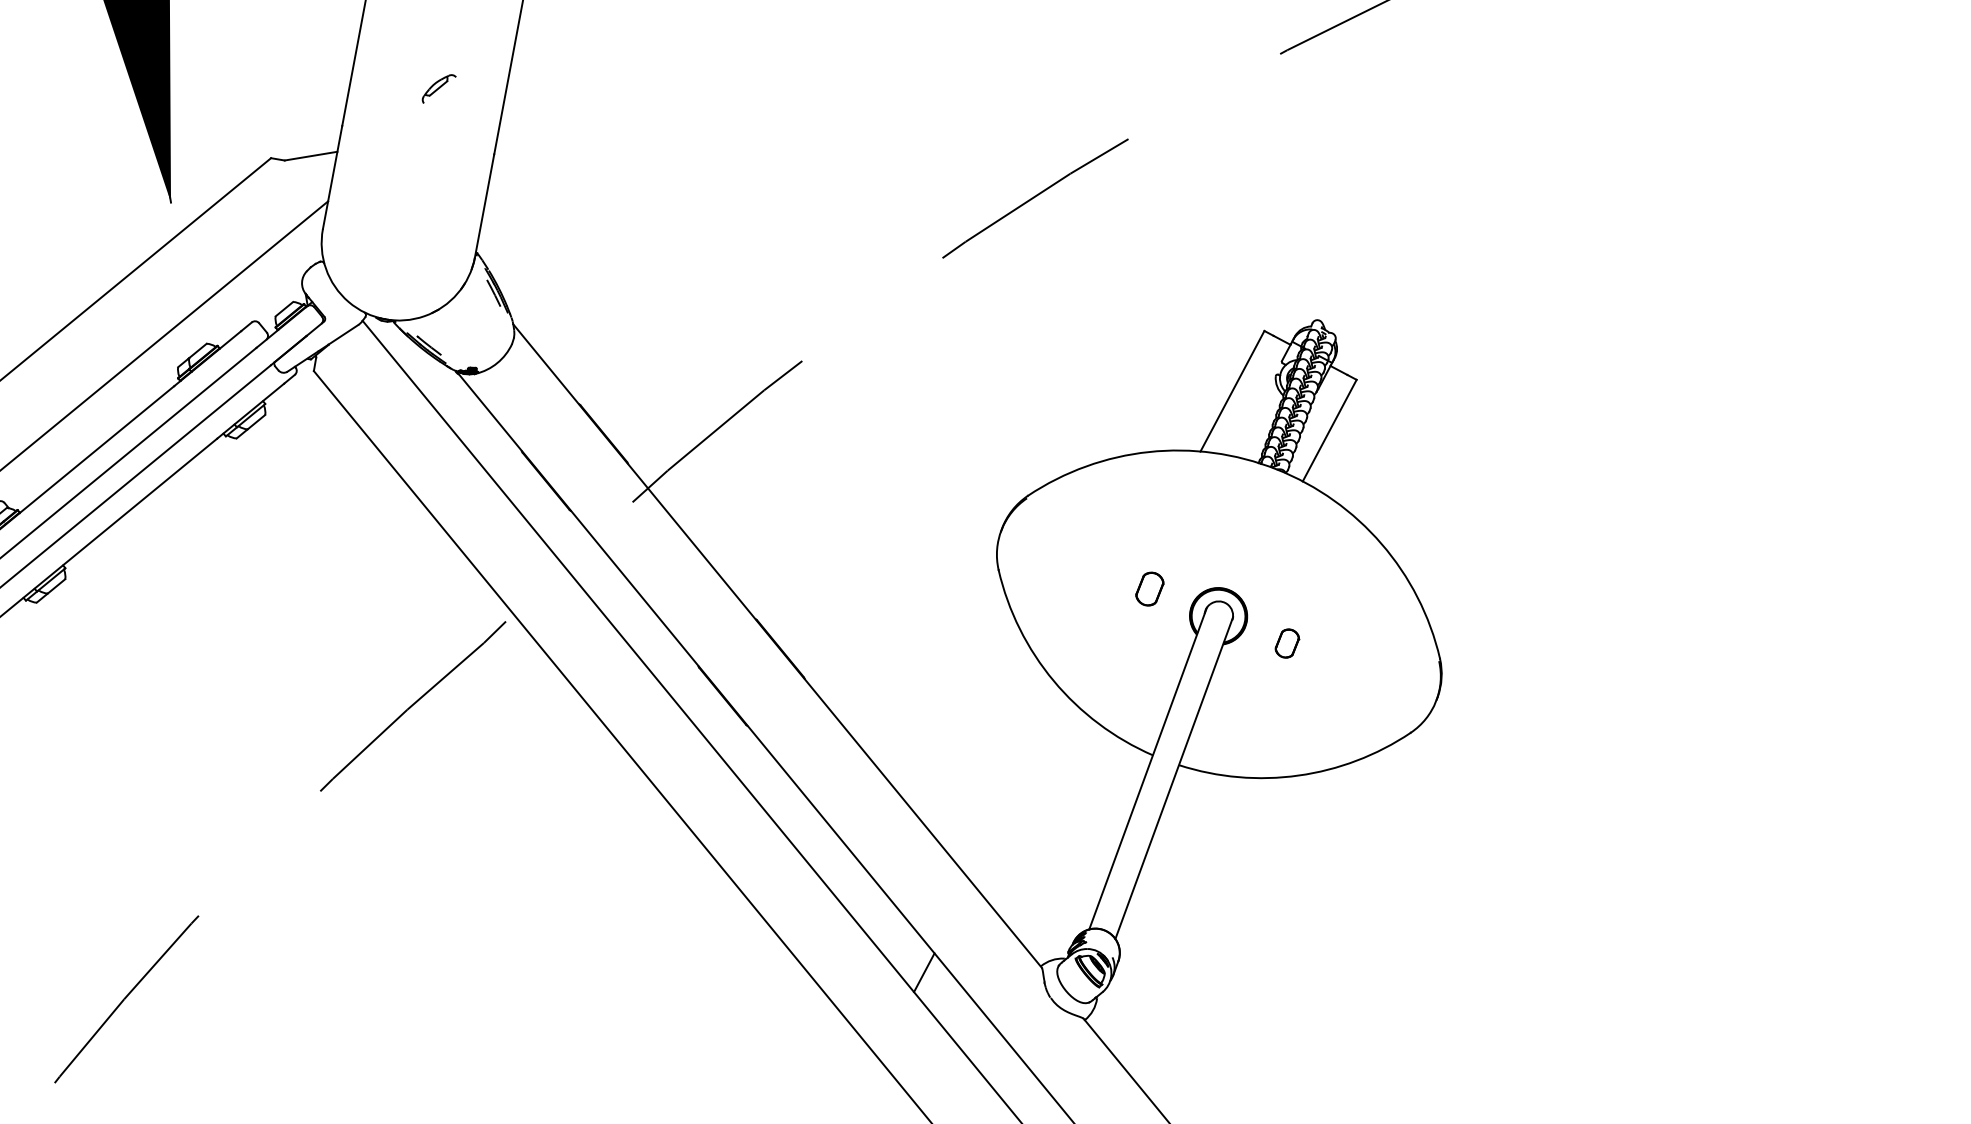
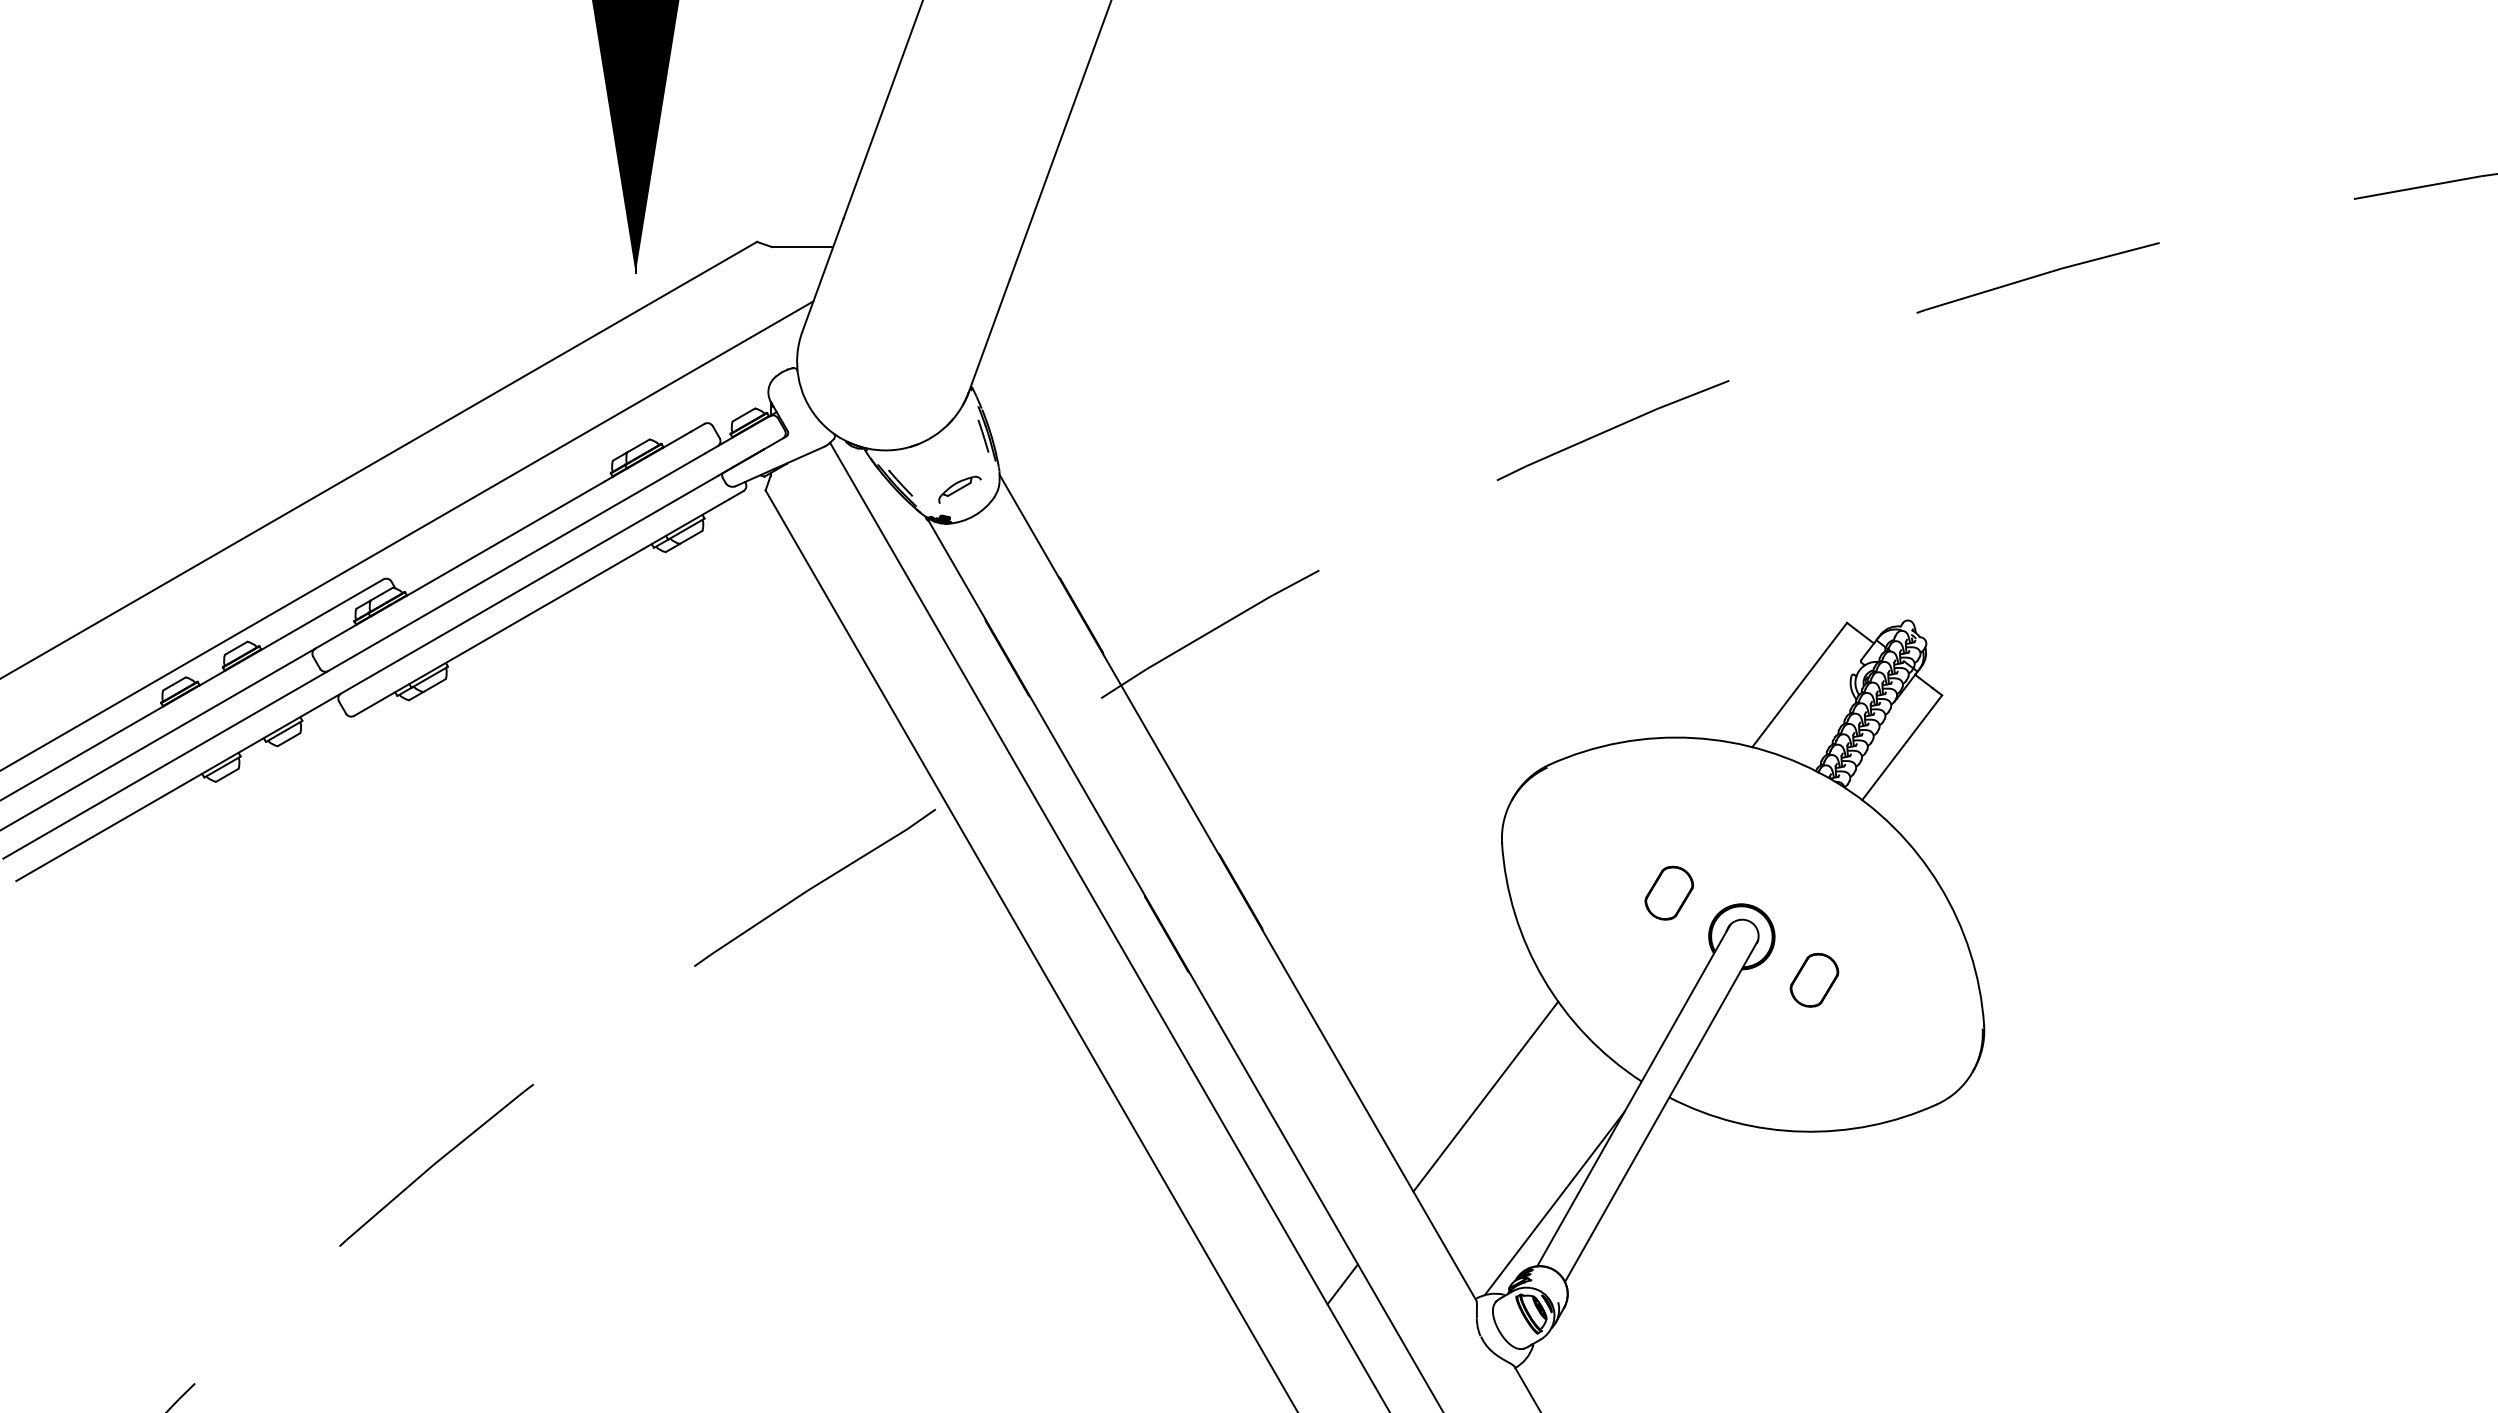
part: (438, 88) -> (959, 489), moved
part: (1149, 588) -> (1669, 892), size x1.43
part: (1287, 643) -> (1814, 980), size x1.67
line: (1020, 790) -> (1485, 1096), added
line: (1095, 872) -> (1554, 1203), added

